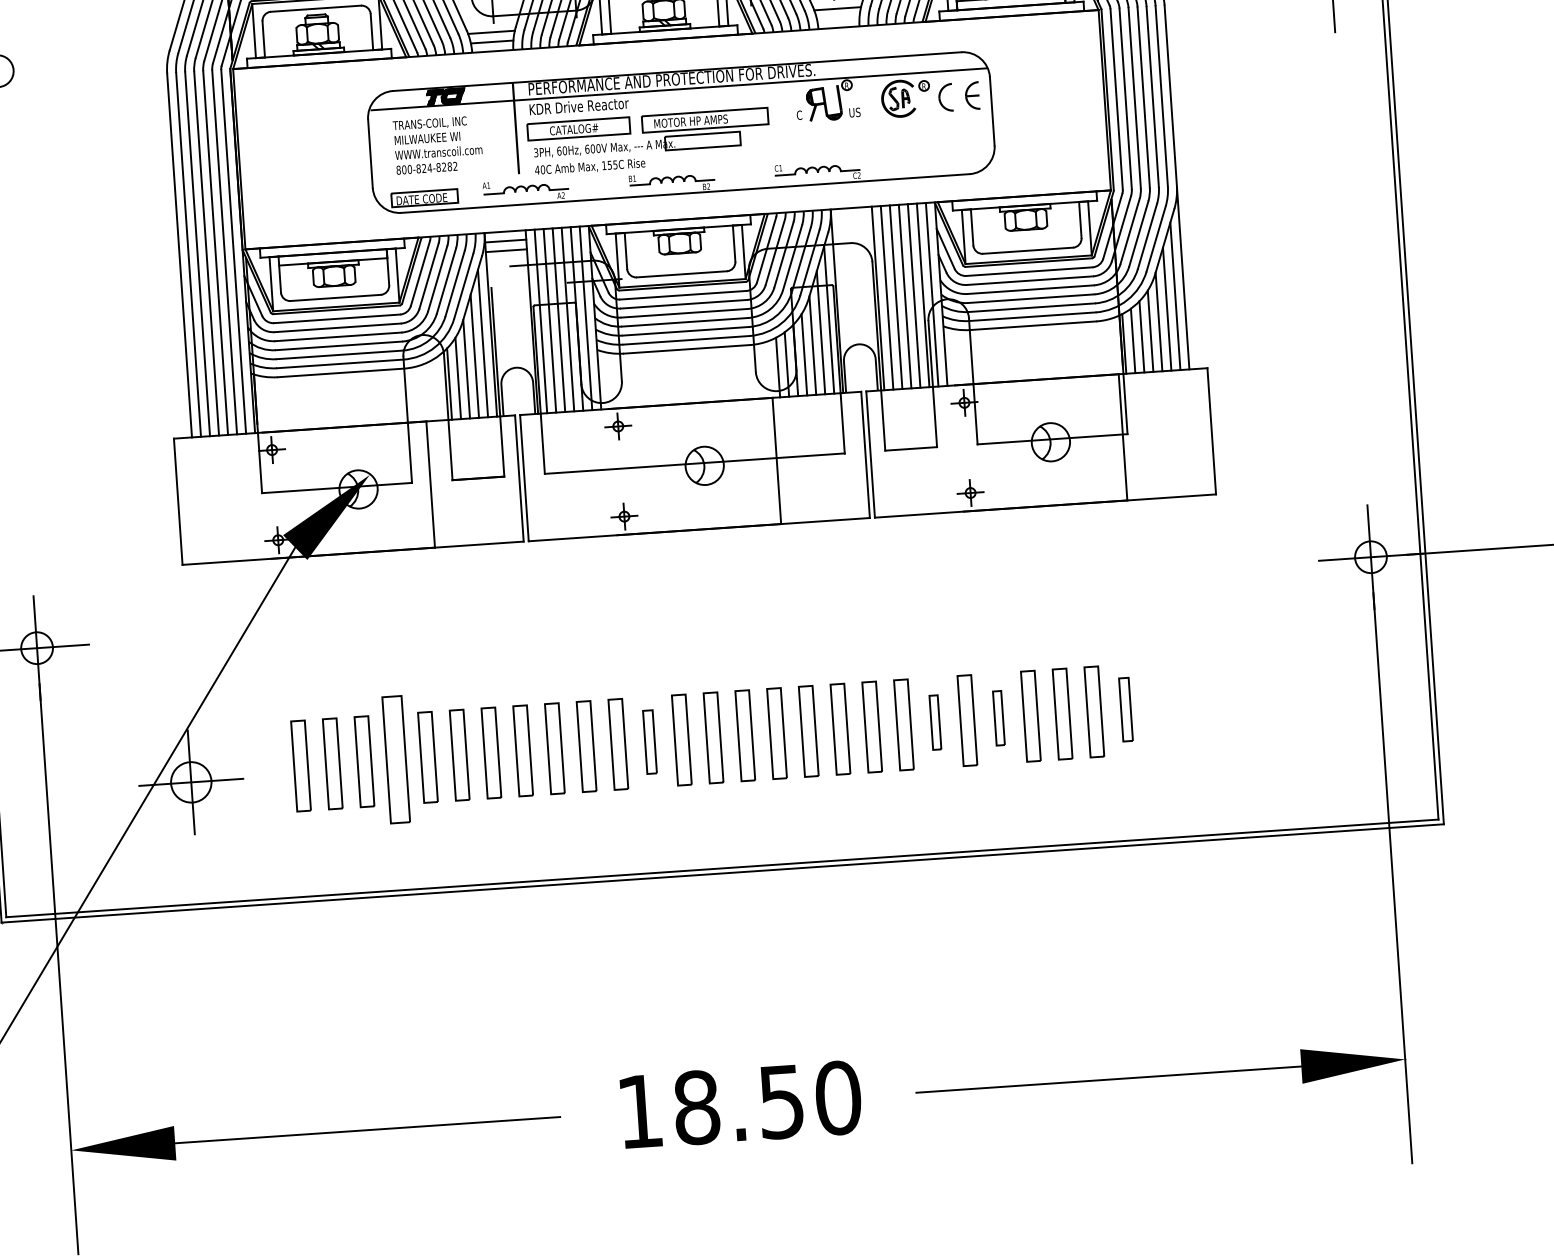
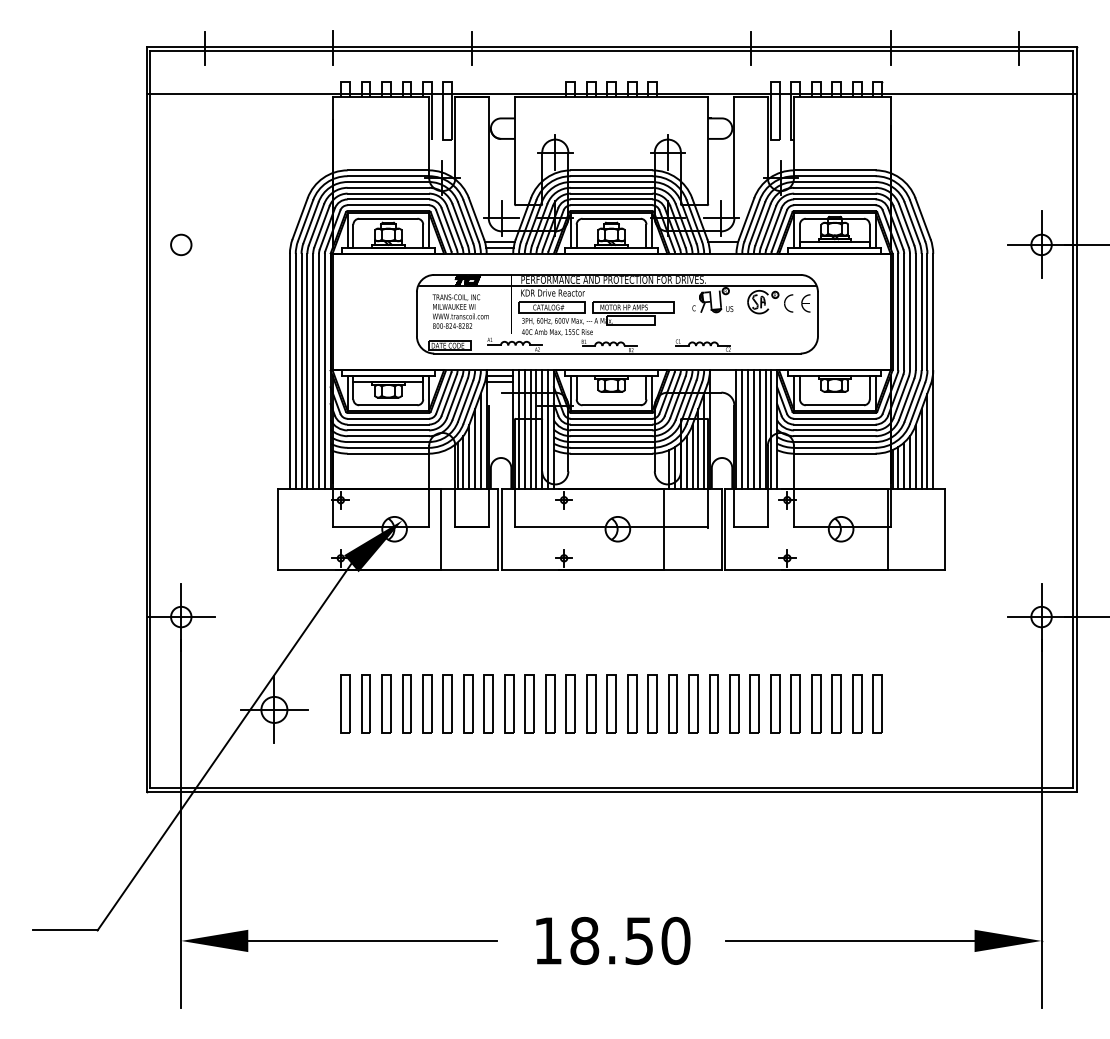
part: (1125, 708) -> (877, 703), size x1.43
part: (998, 717) -> (795, 703), size x1.67
part: (934, 721) -> (754, 703), size x1.67
part: (649, 741) -> (570, 703), size x1.43
part: (395, 758) -> (406, 703), size x0.71

